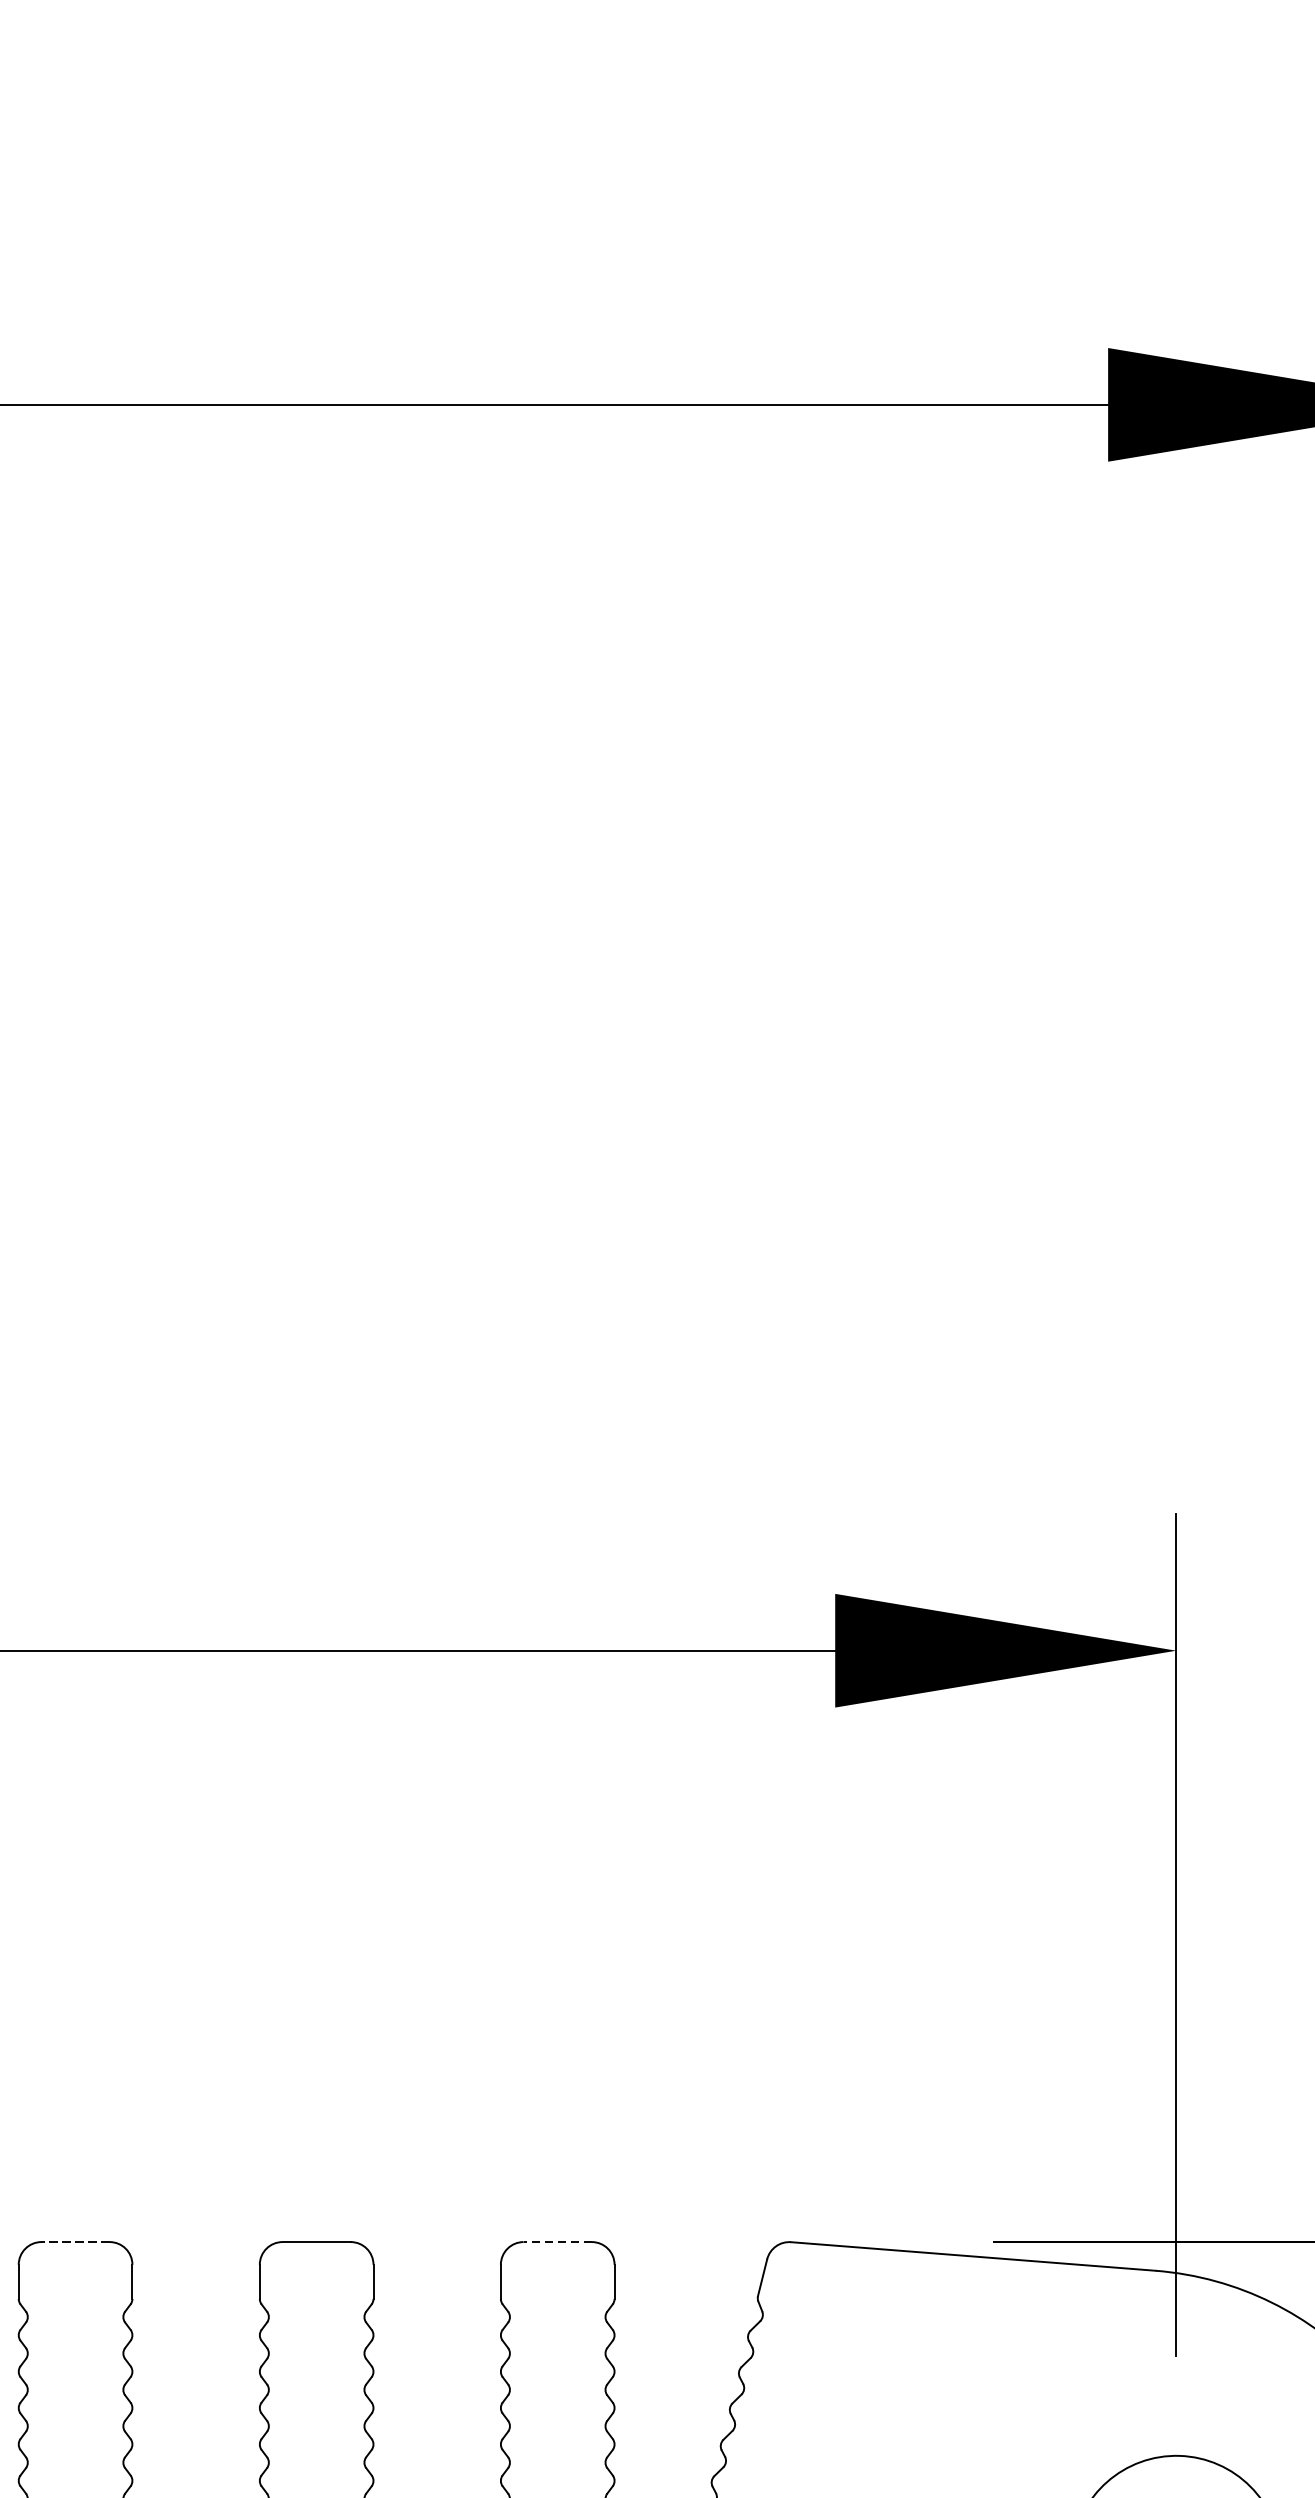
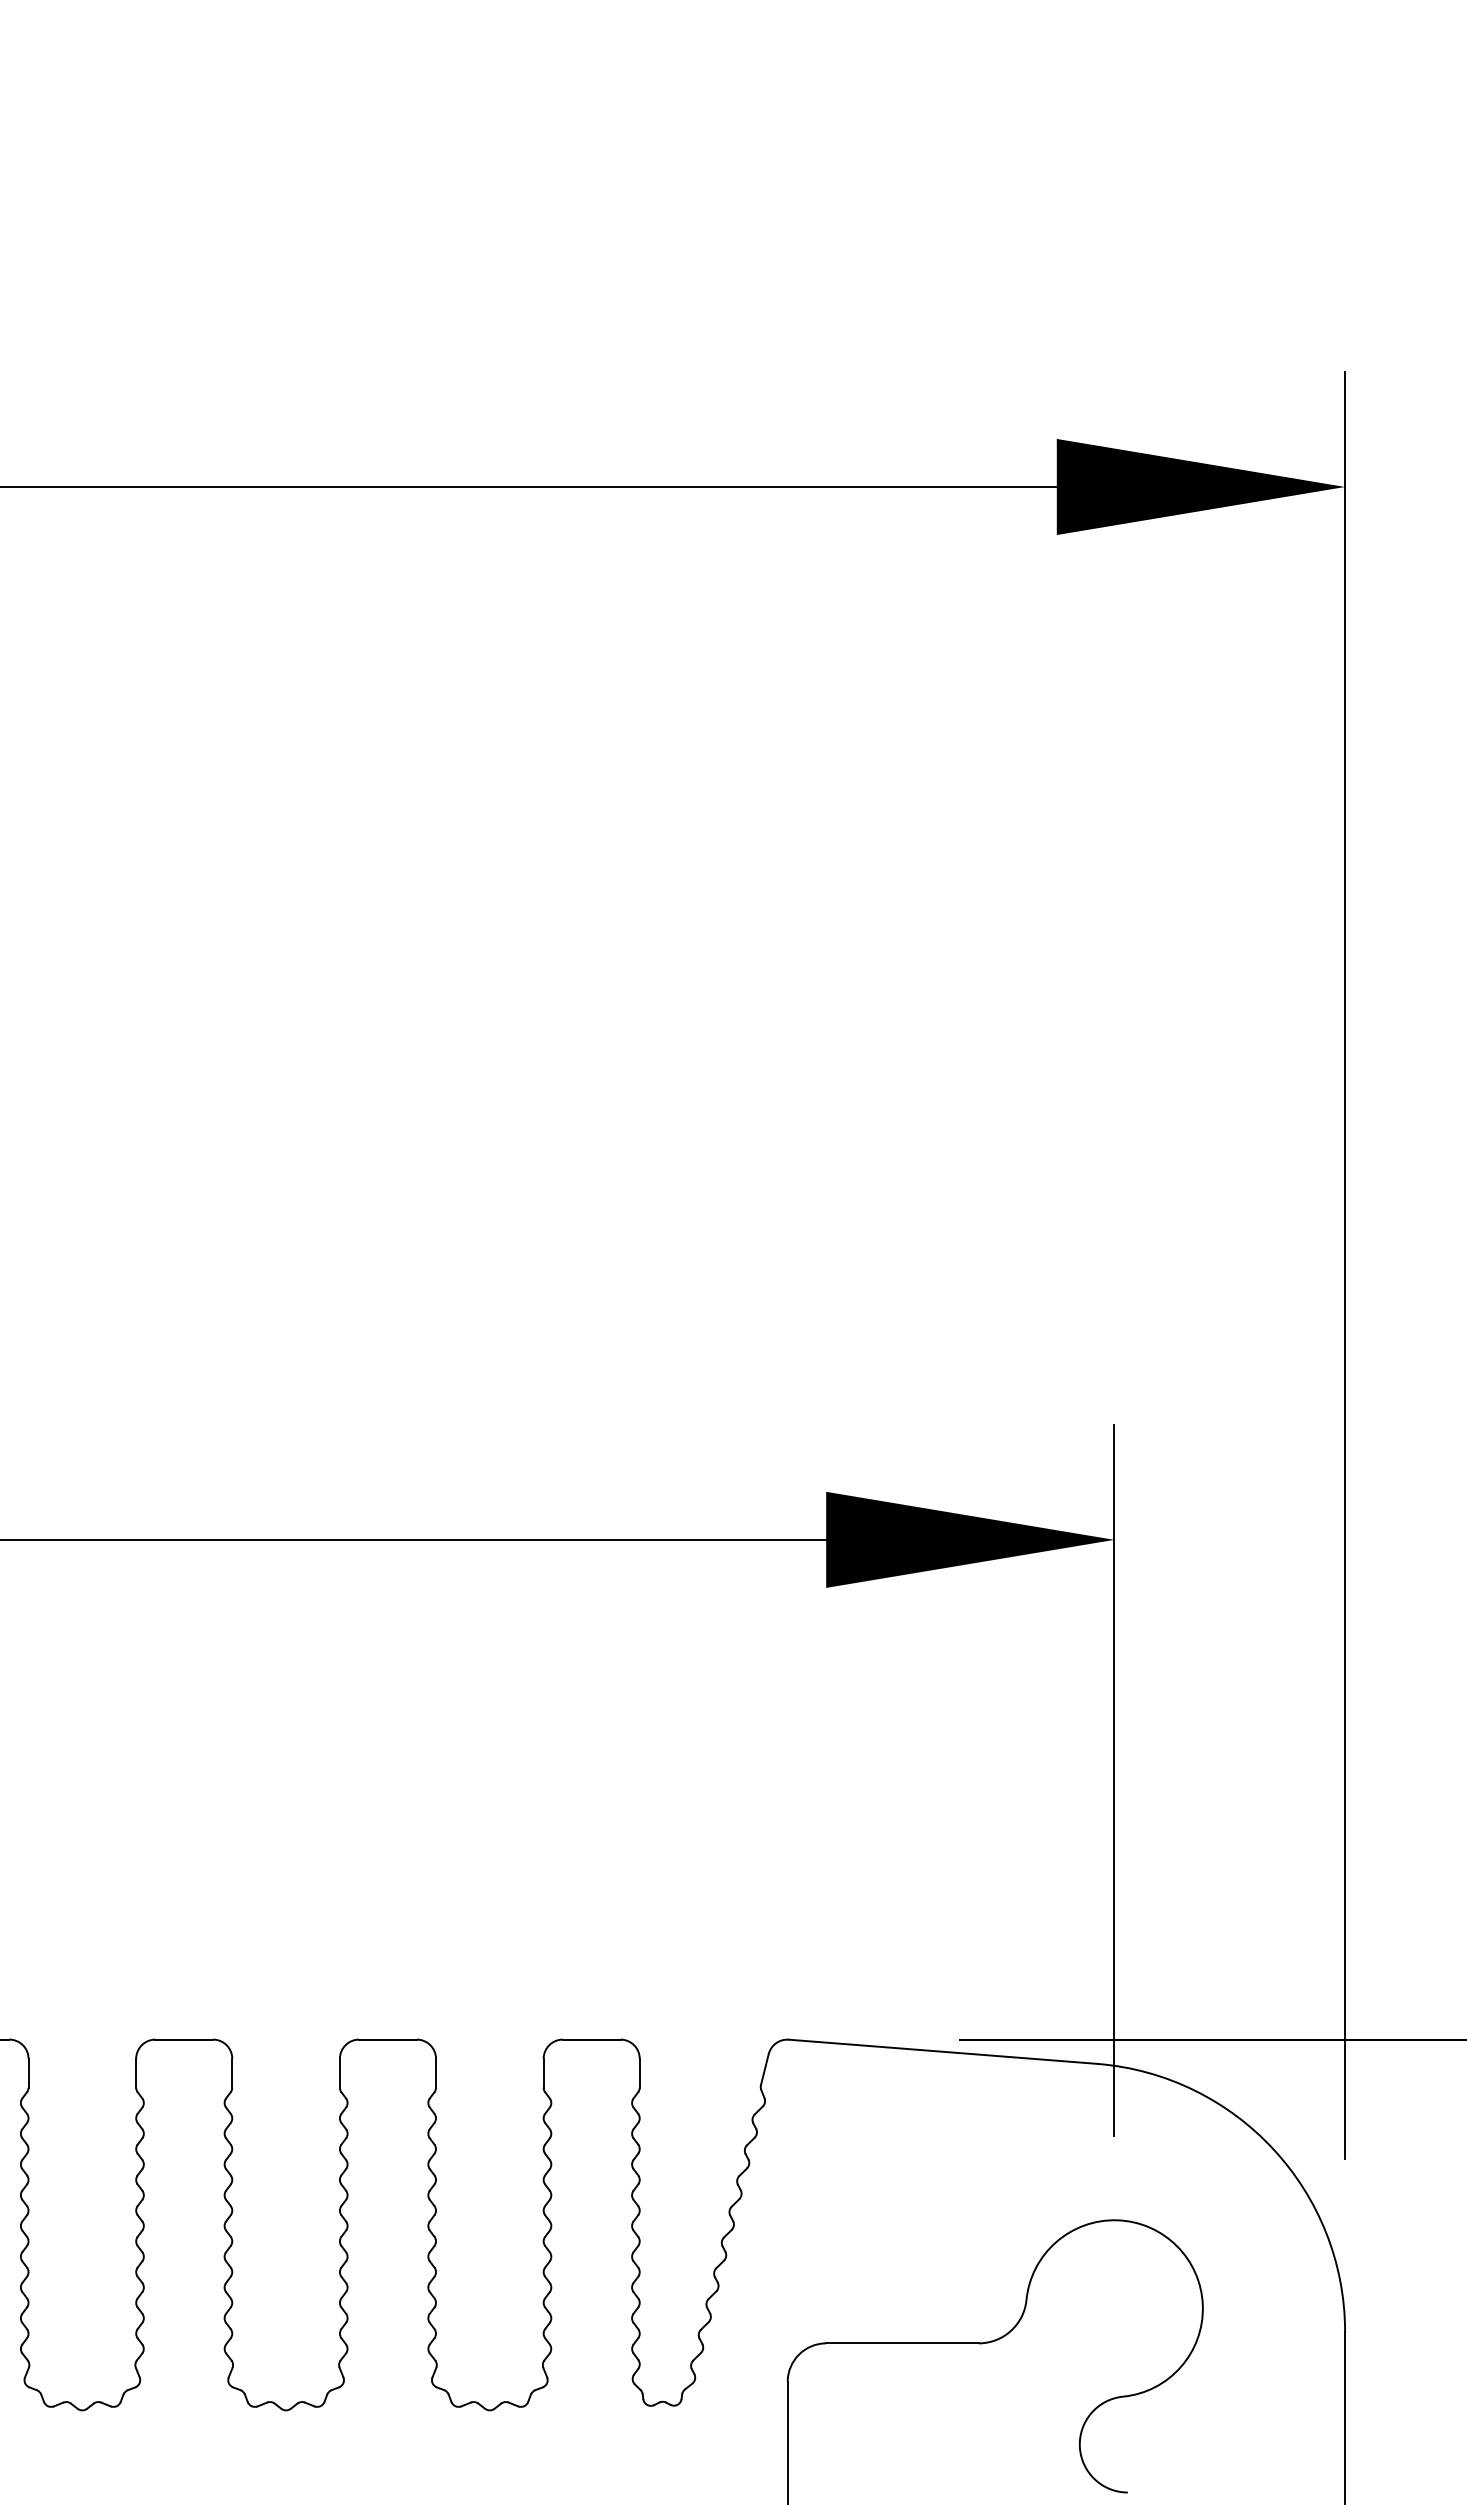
line: (75, 2241) -> (184, 2039), dashed -> solid
line: (557, 2241) -> (591, 2039), dashed -> solid

